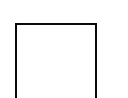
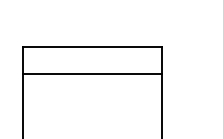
line: (55, 39) -> (91, 73), added

